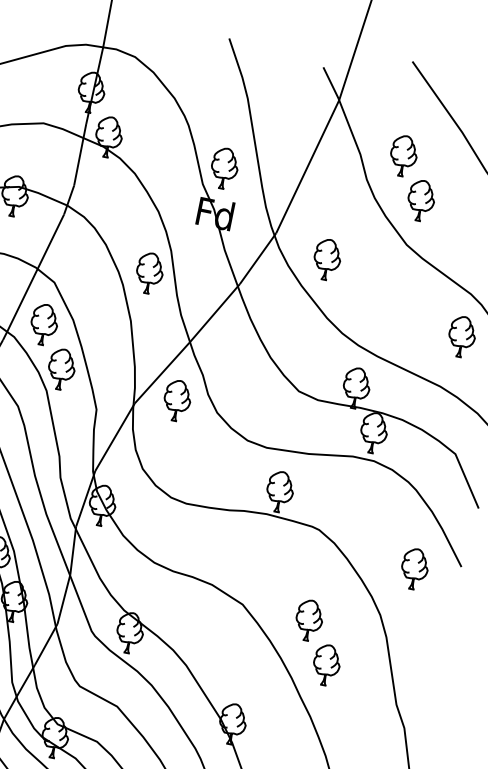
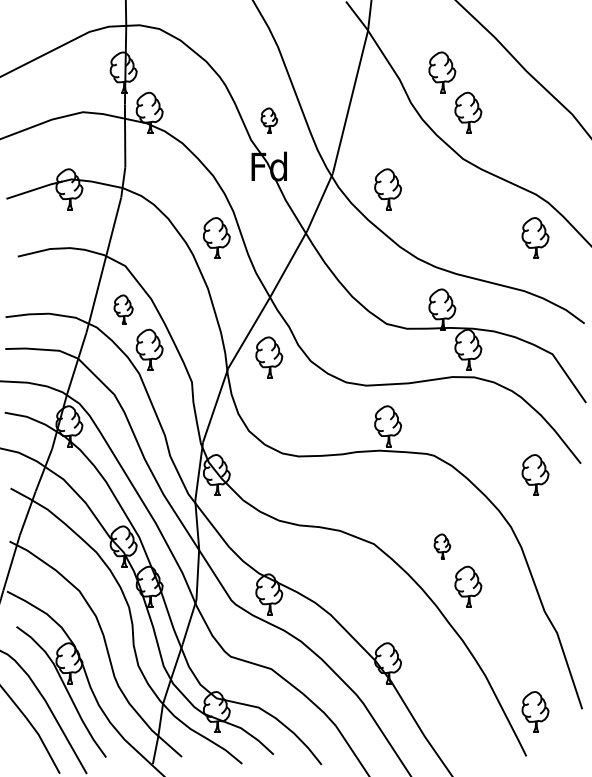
part: (224, 168) -> (269, 120), size x0.6
part: (43, 324) -> (123, 309), size x0.7
part: (309, 620) -> (442, 546), size x0.6

